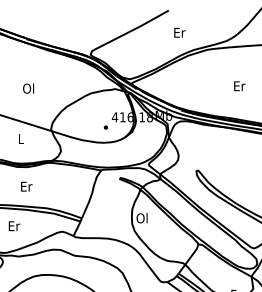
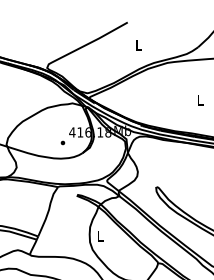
text: (179, 32) -> (138, 45), Er -> L
text: (239, 86) -> (200, 100), Er -> L
text: (141, 218) -> (99, 236), Ol -> L

